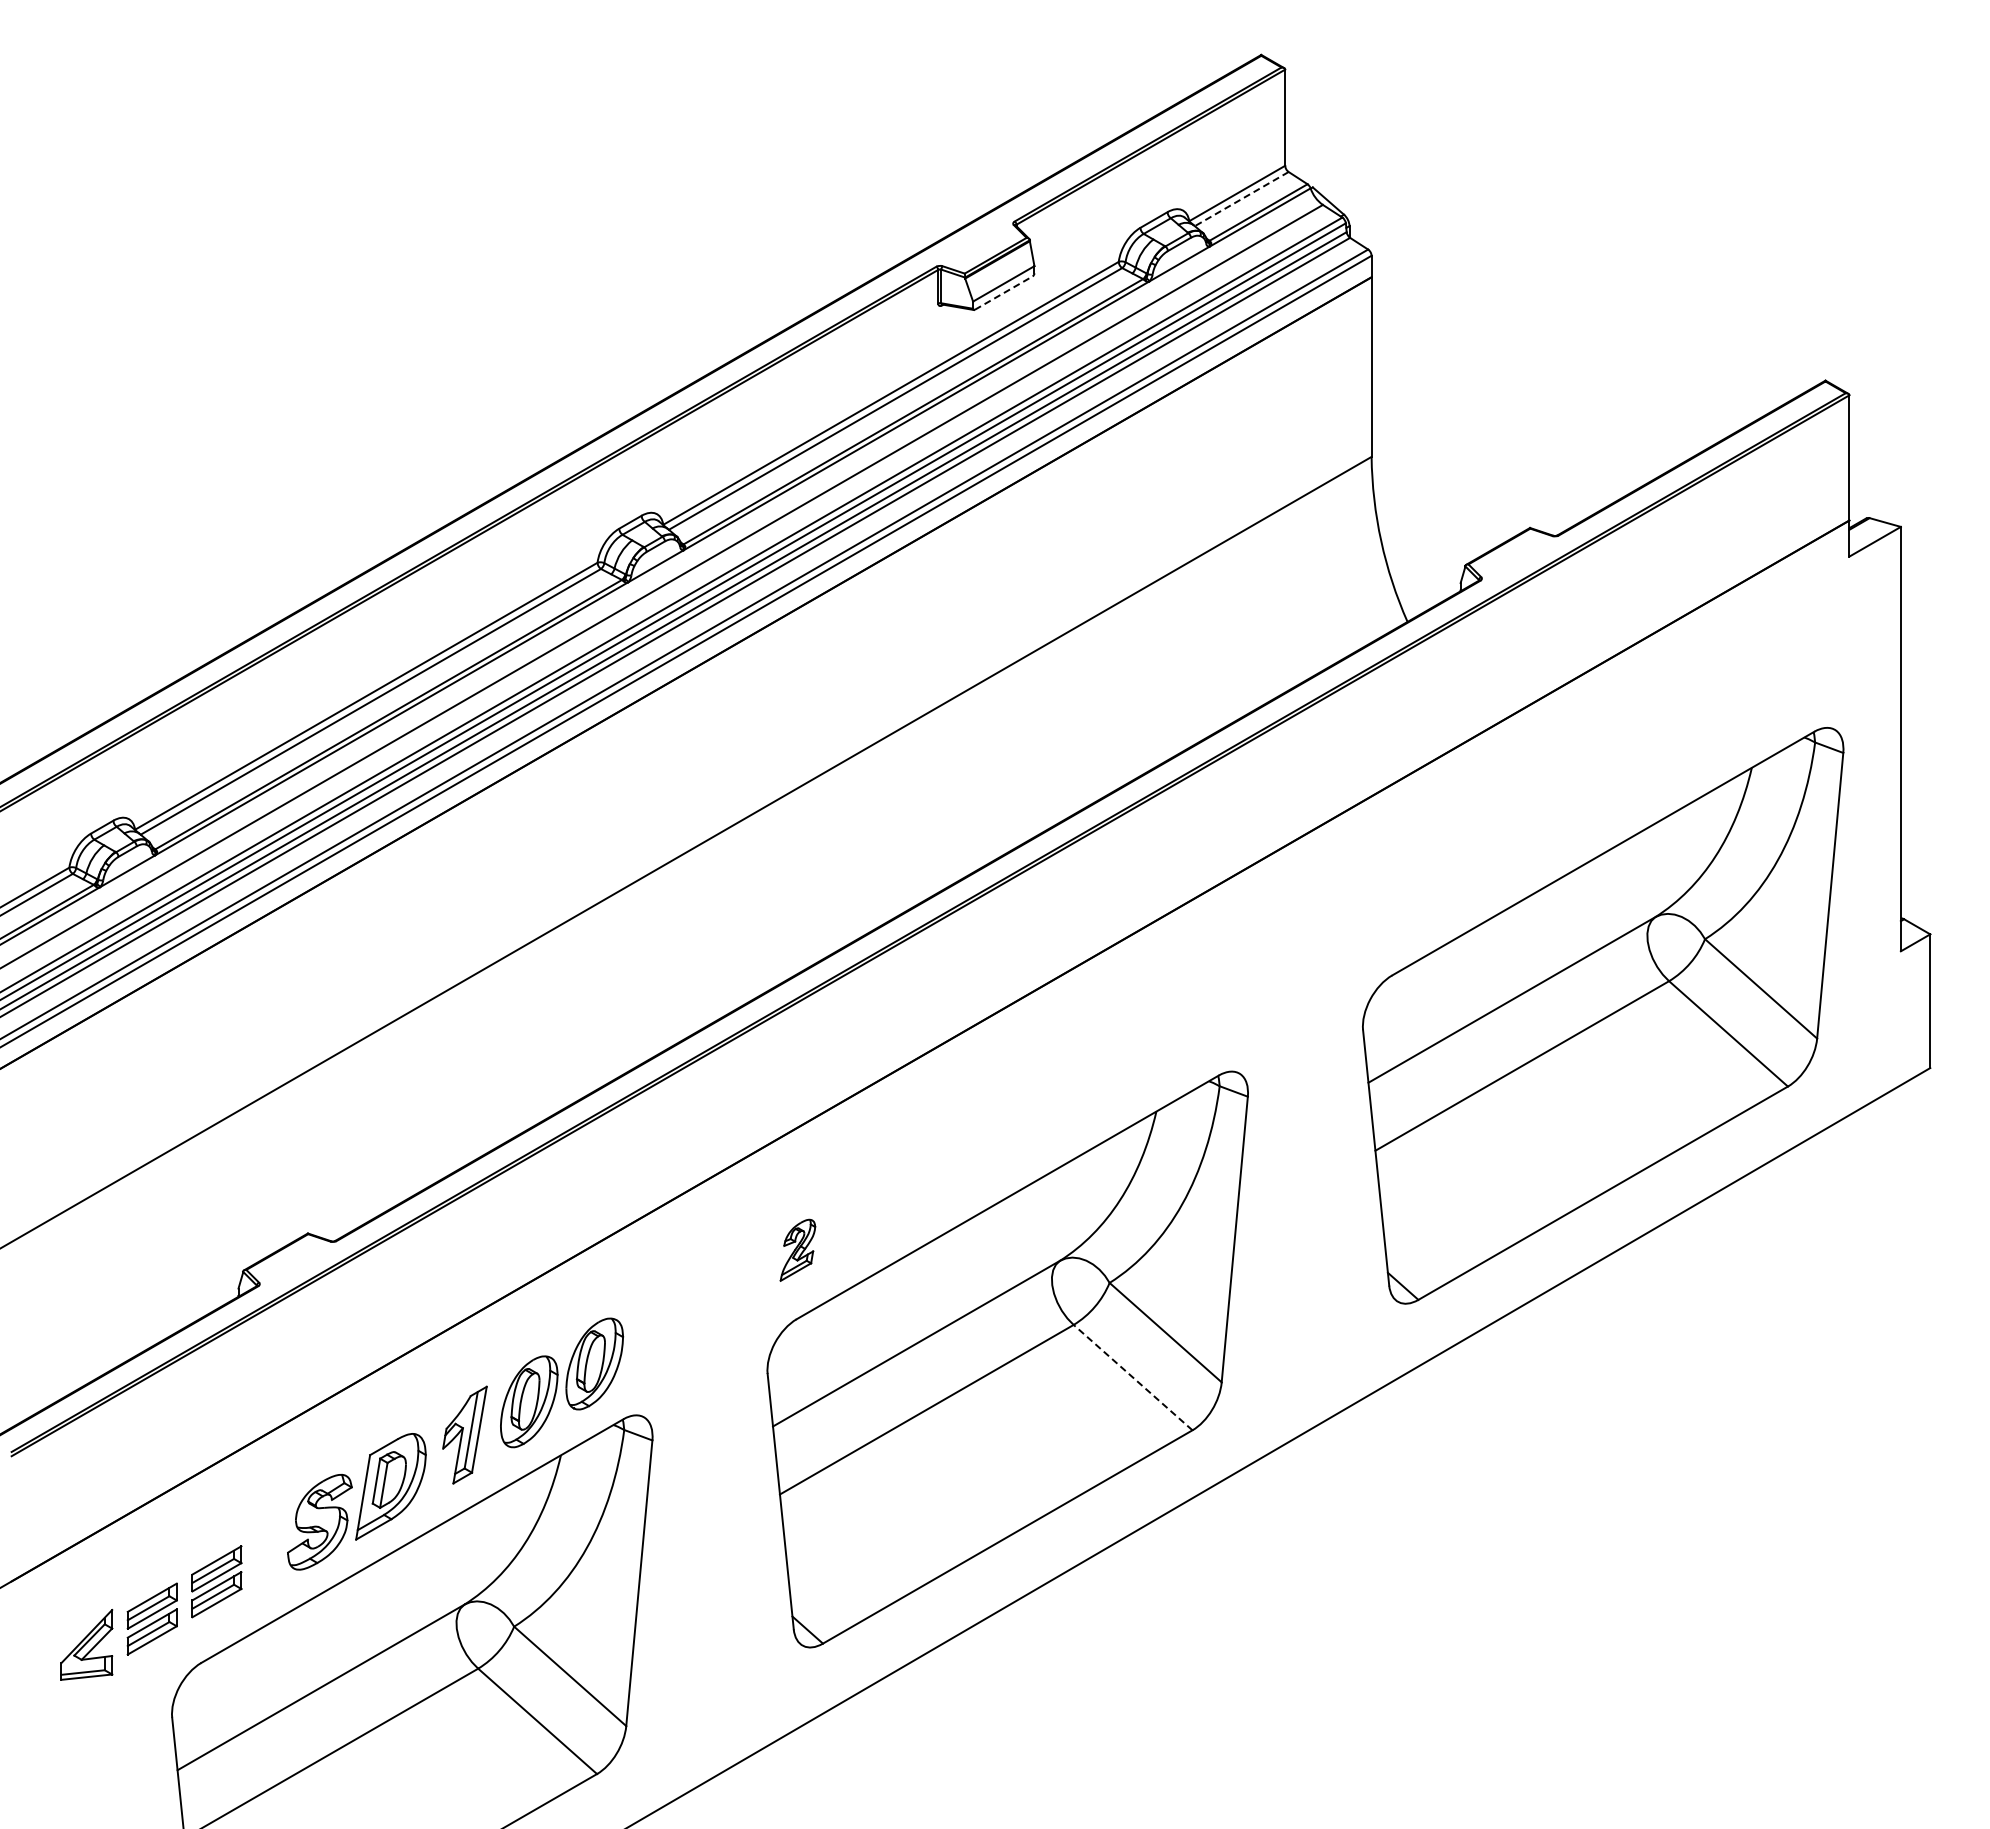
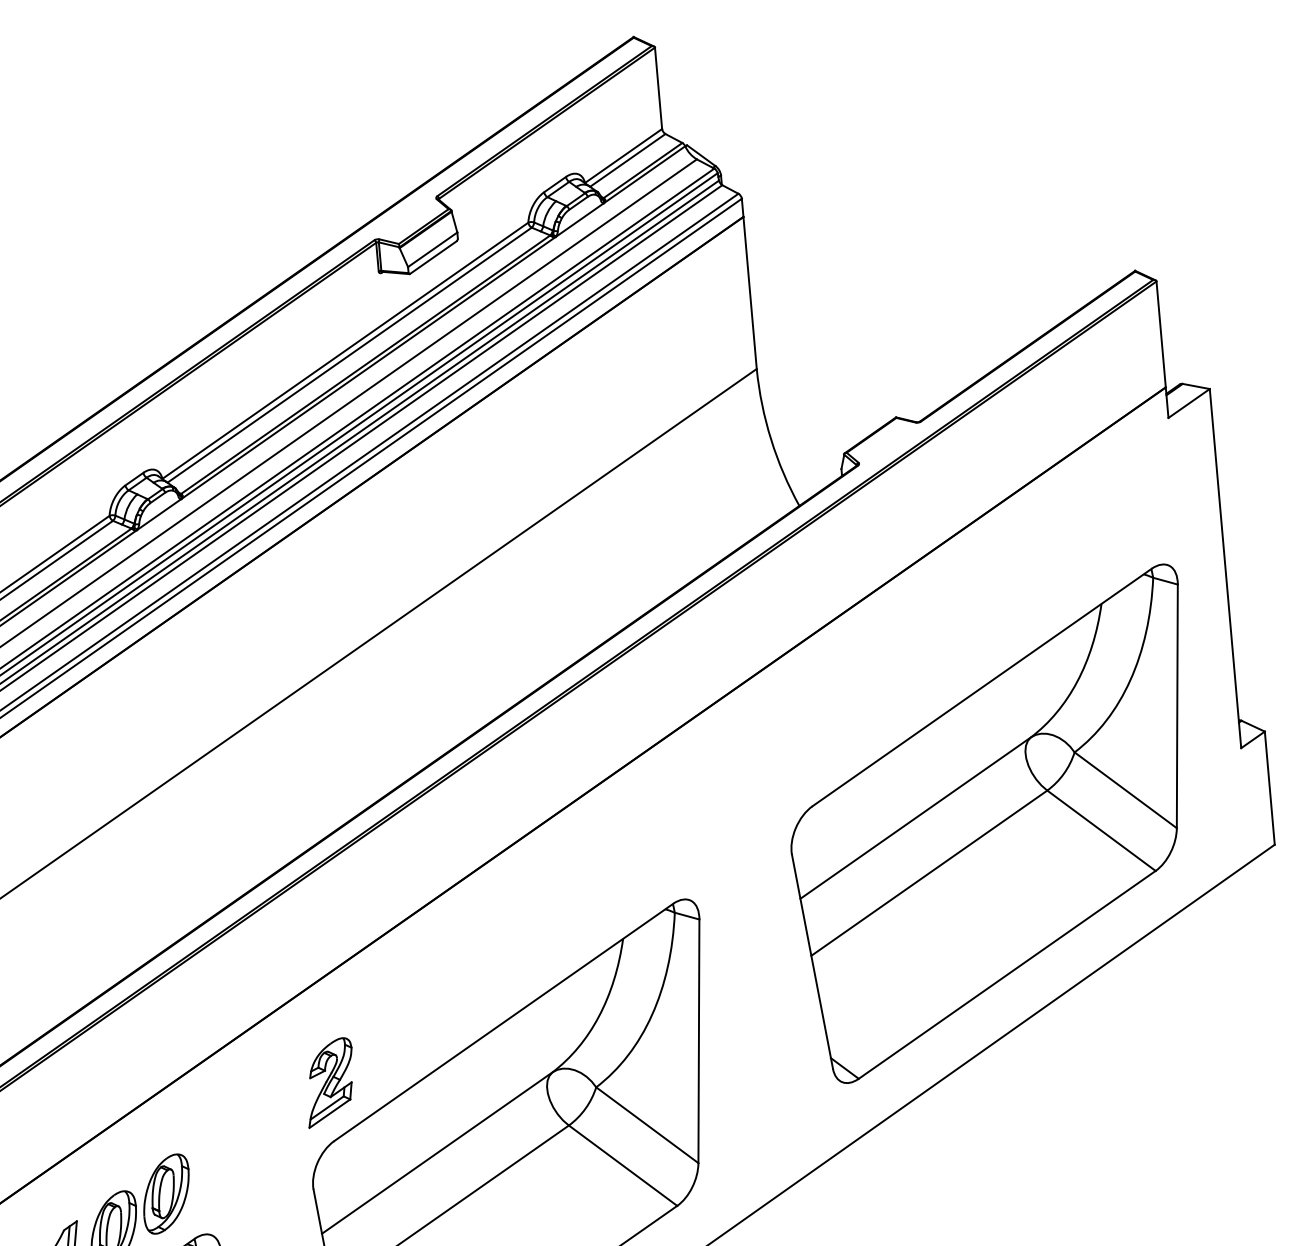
line: (1241, 199) -> (627, 160), dashed -> solid
line: (1004, 292) -> (433, 257), dashed -> solid
part: (797, 1250) -> (329, 1082), size x1.67
line: (1132, 1377) -> (622, 1165), dashed -> solid

